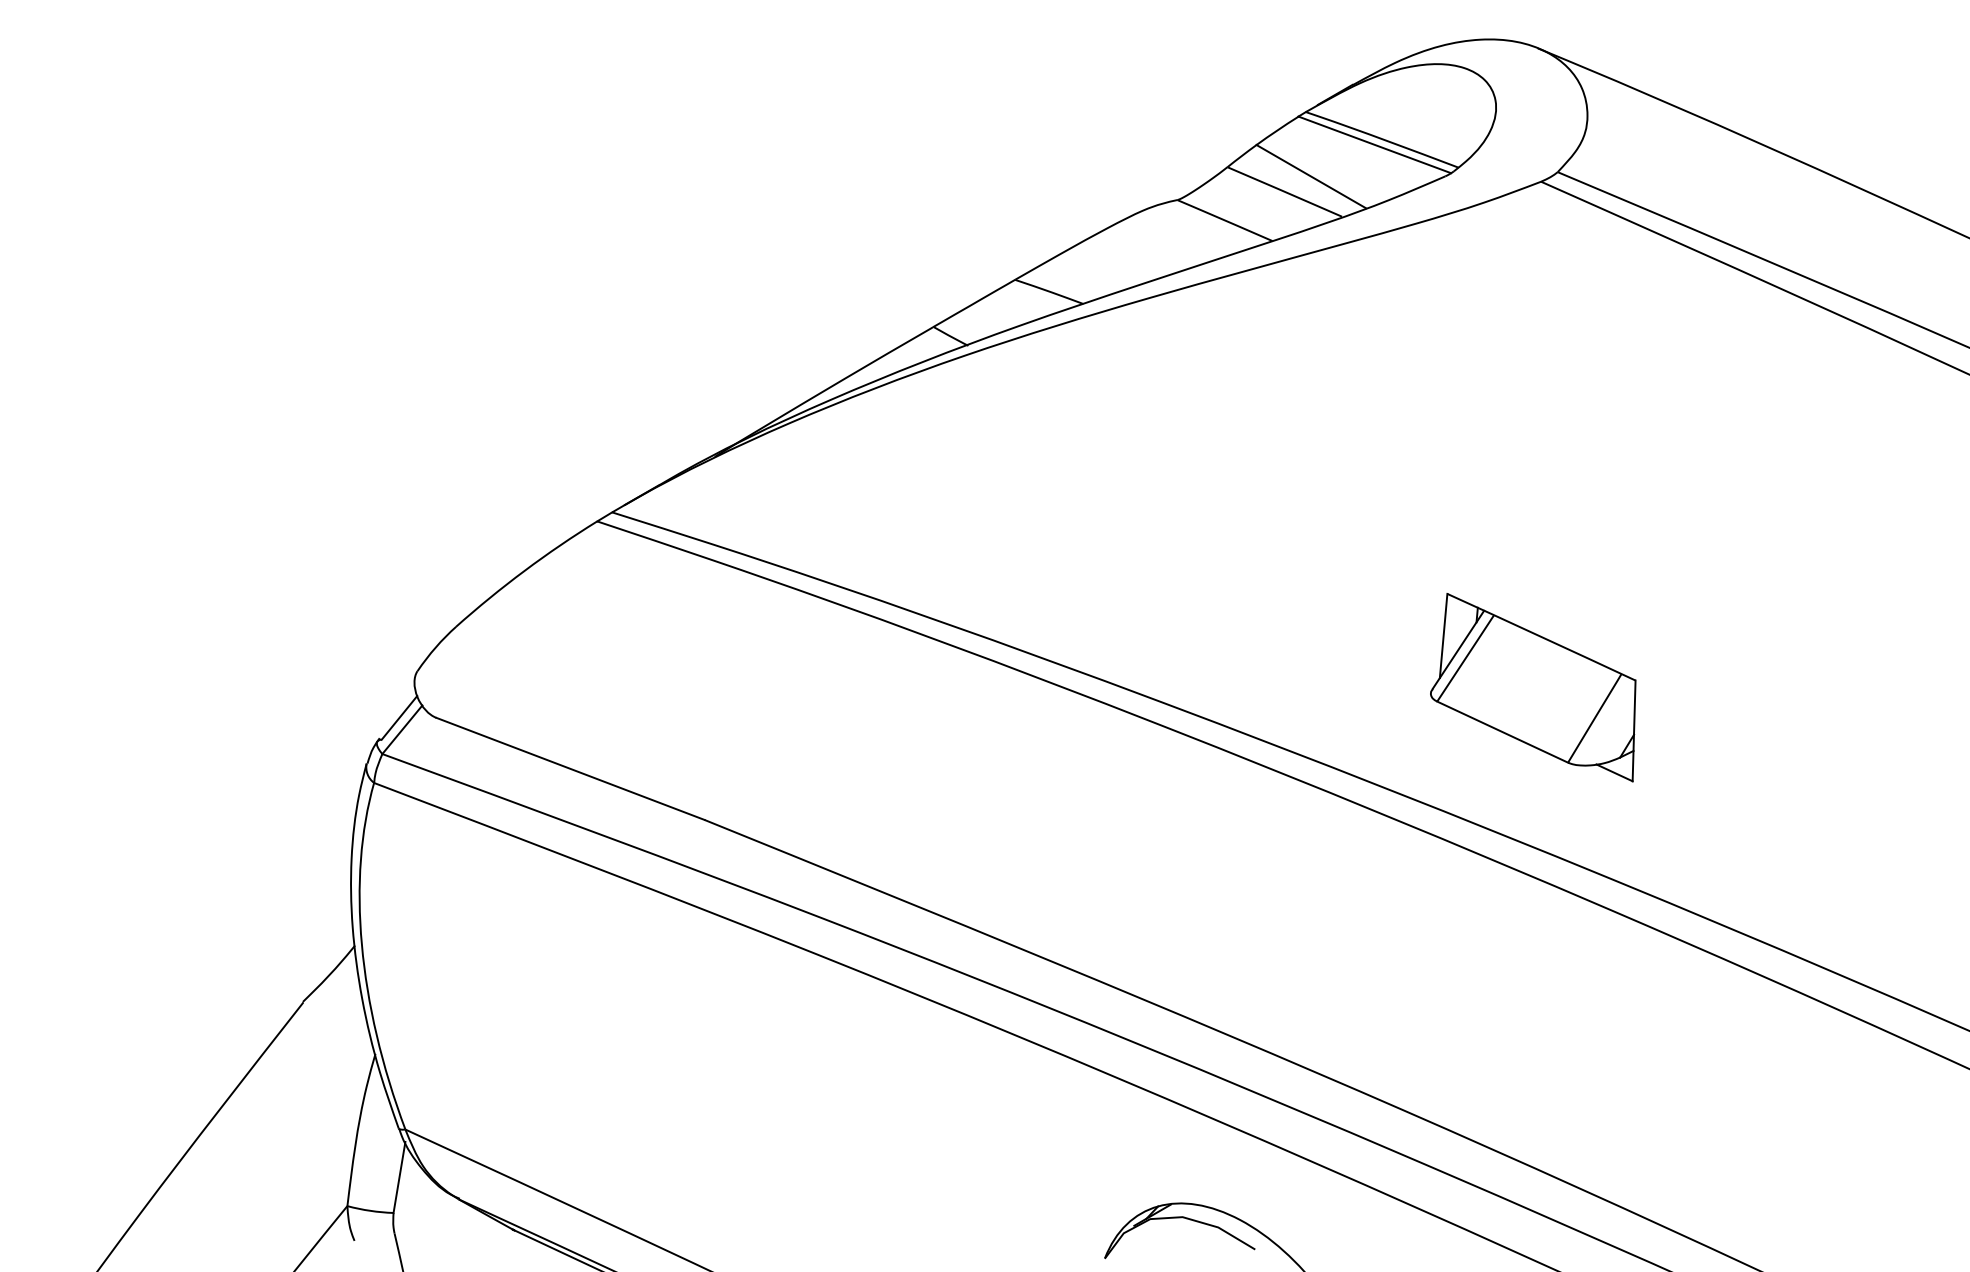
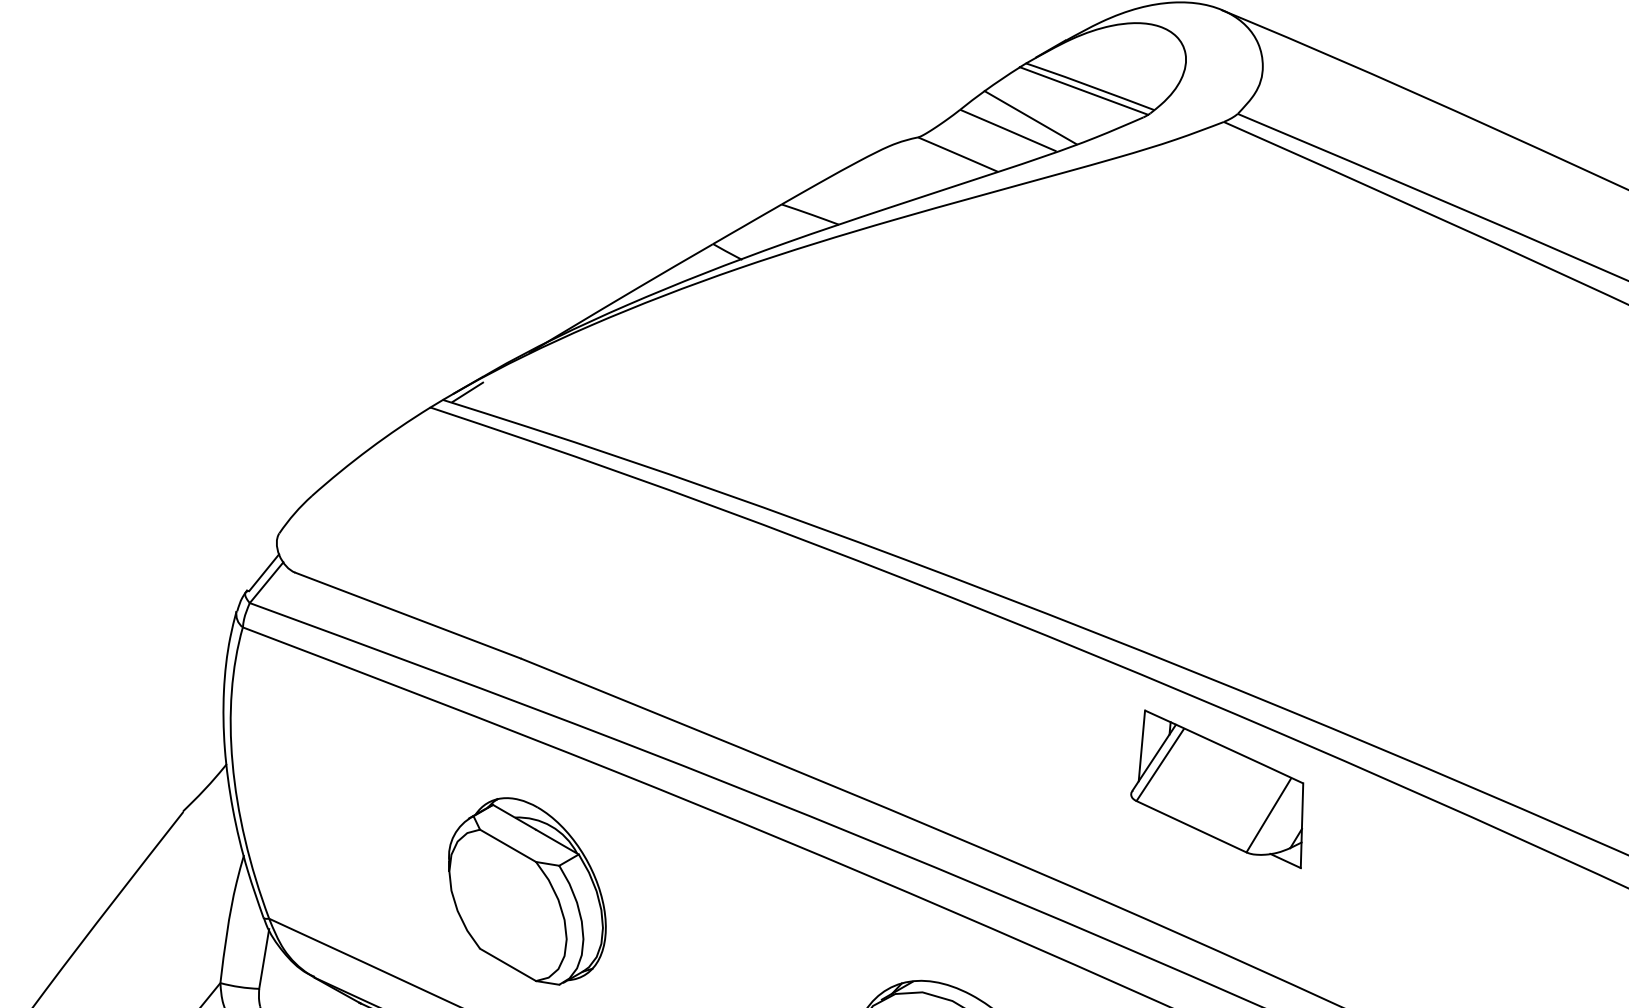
line: (641, 502) -> (467, 391), added
part: (1533, 687) -> (1217, 789), moved
part: (712, 1096) -> (527, 890), added

